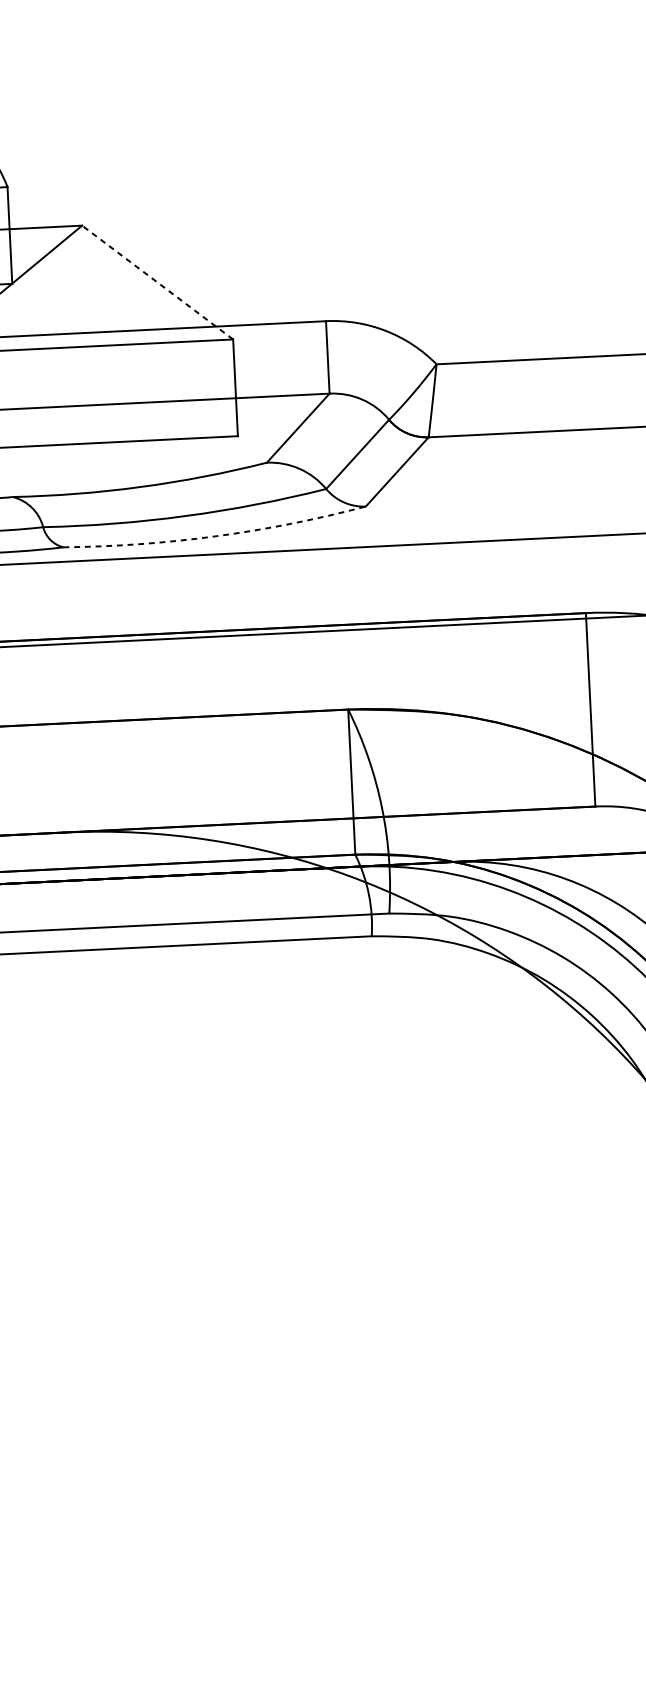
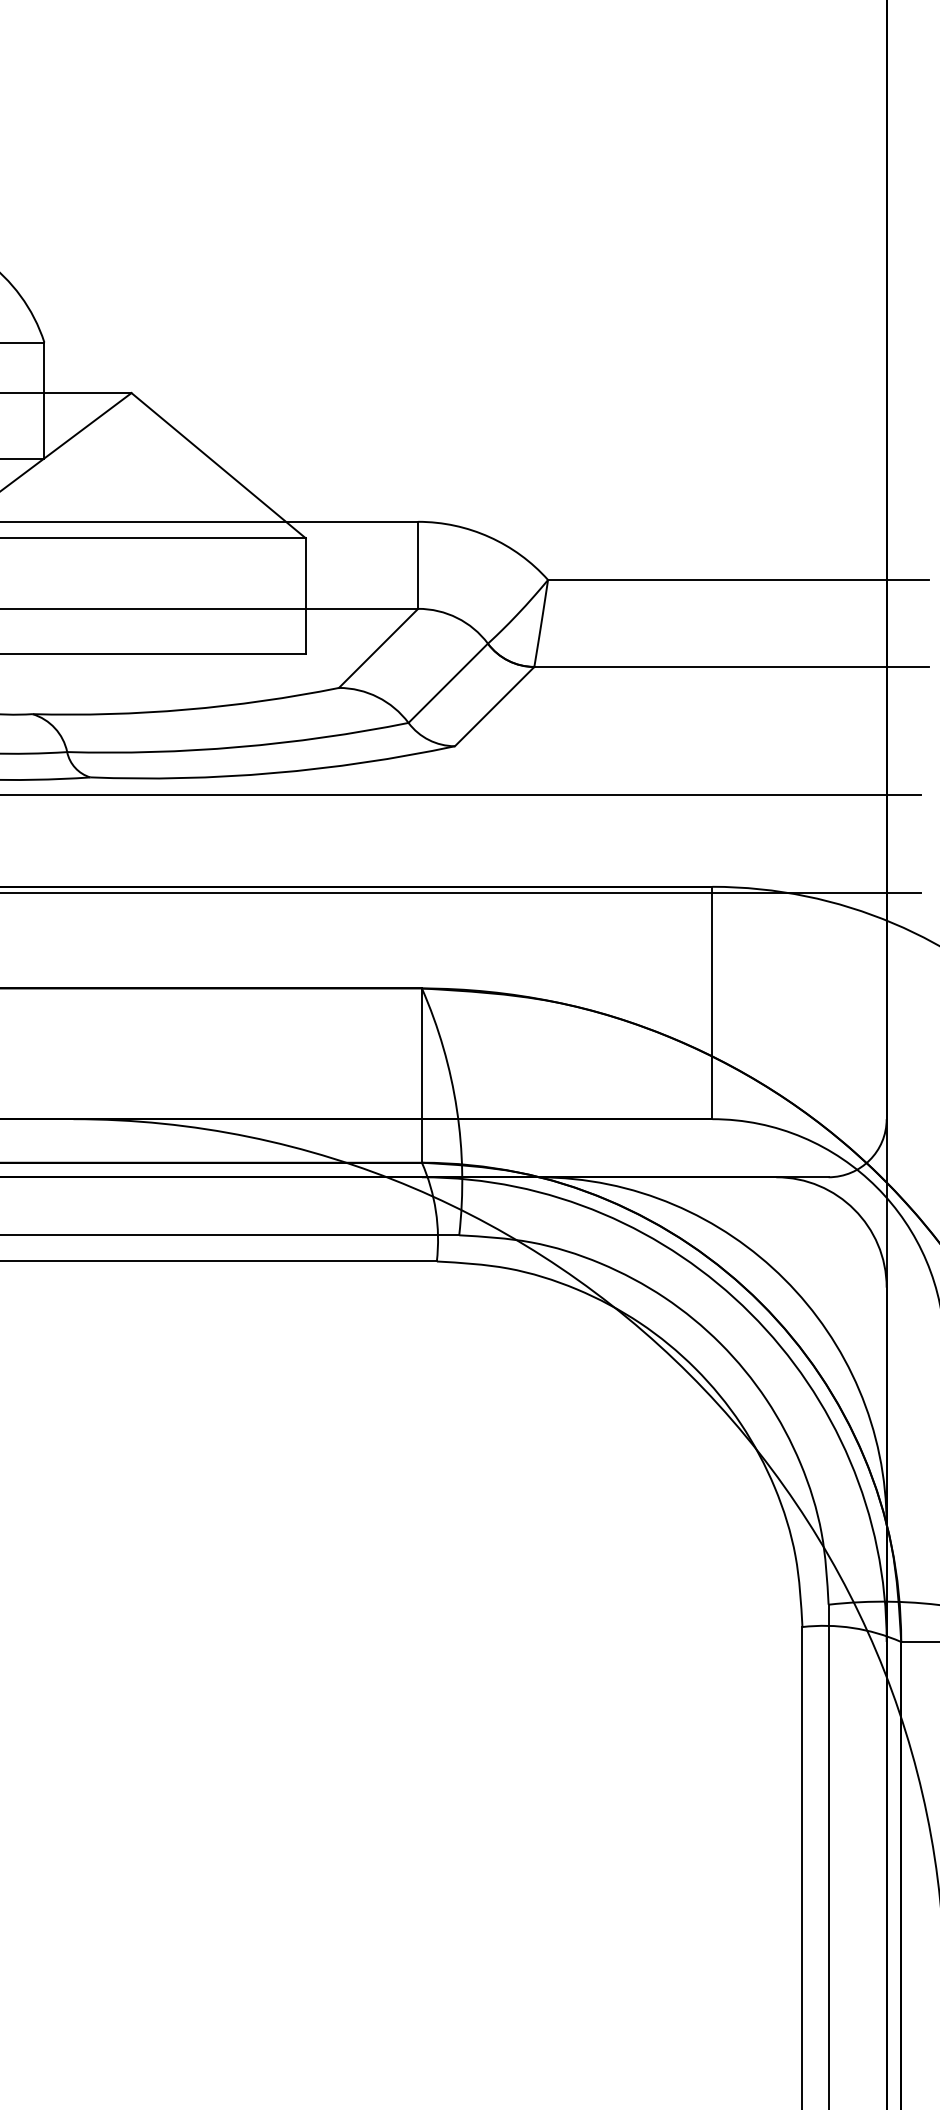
line: (157, 282) -> (218, 465), dashed -> solid
arc: (215, 536) -> (273, 773), dashed -> solid

